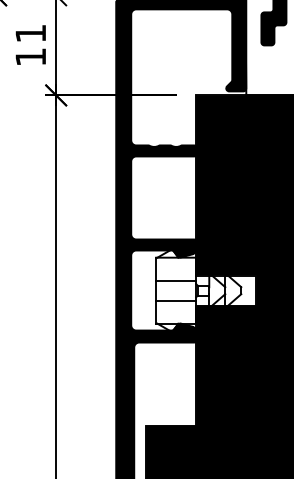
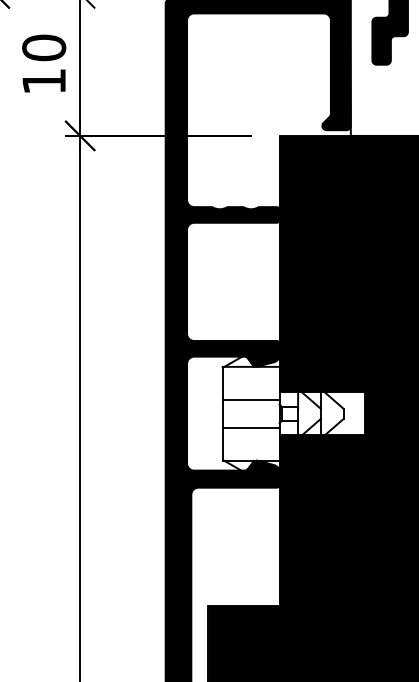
text: (31, 33) -> (44, 47), 11 -> 10

